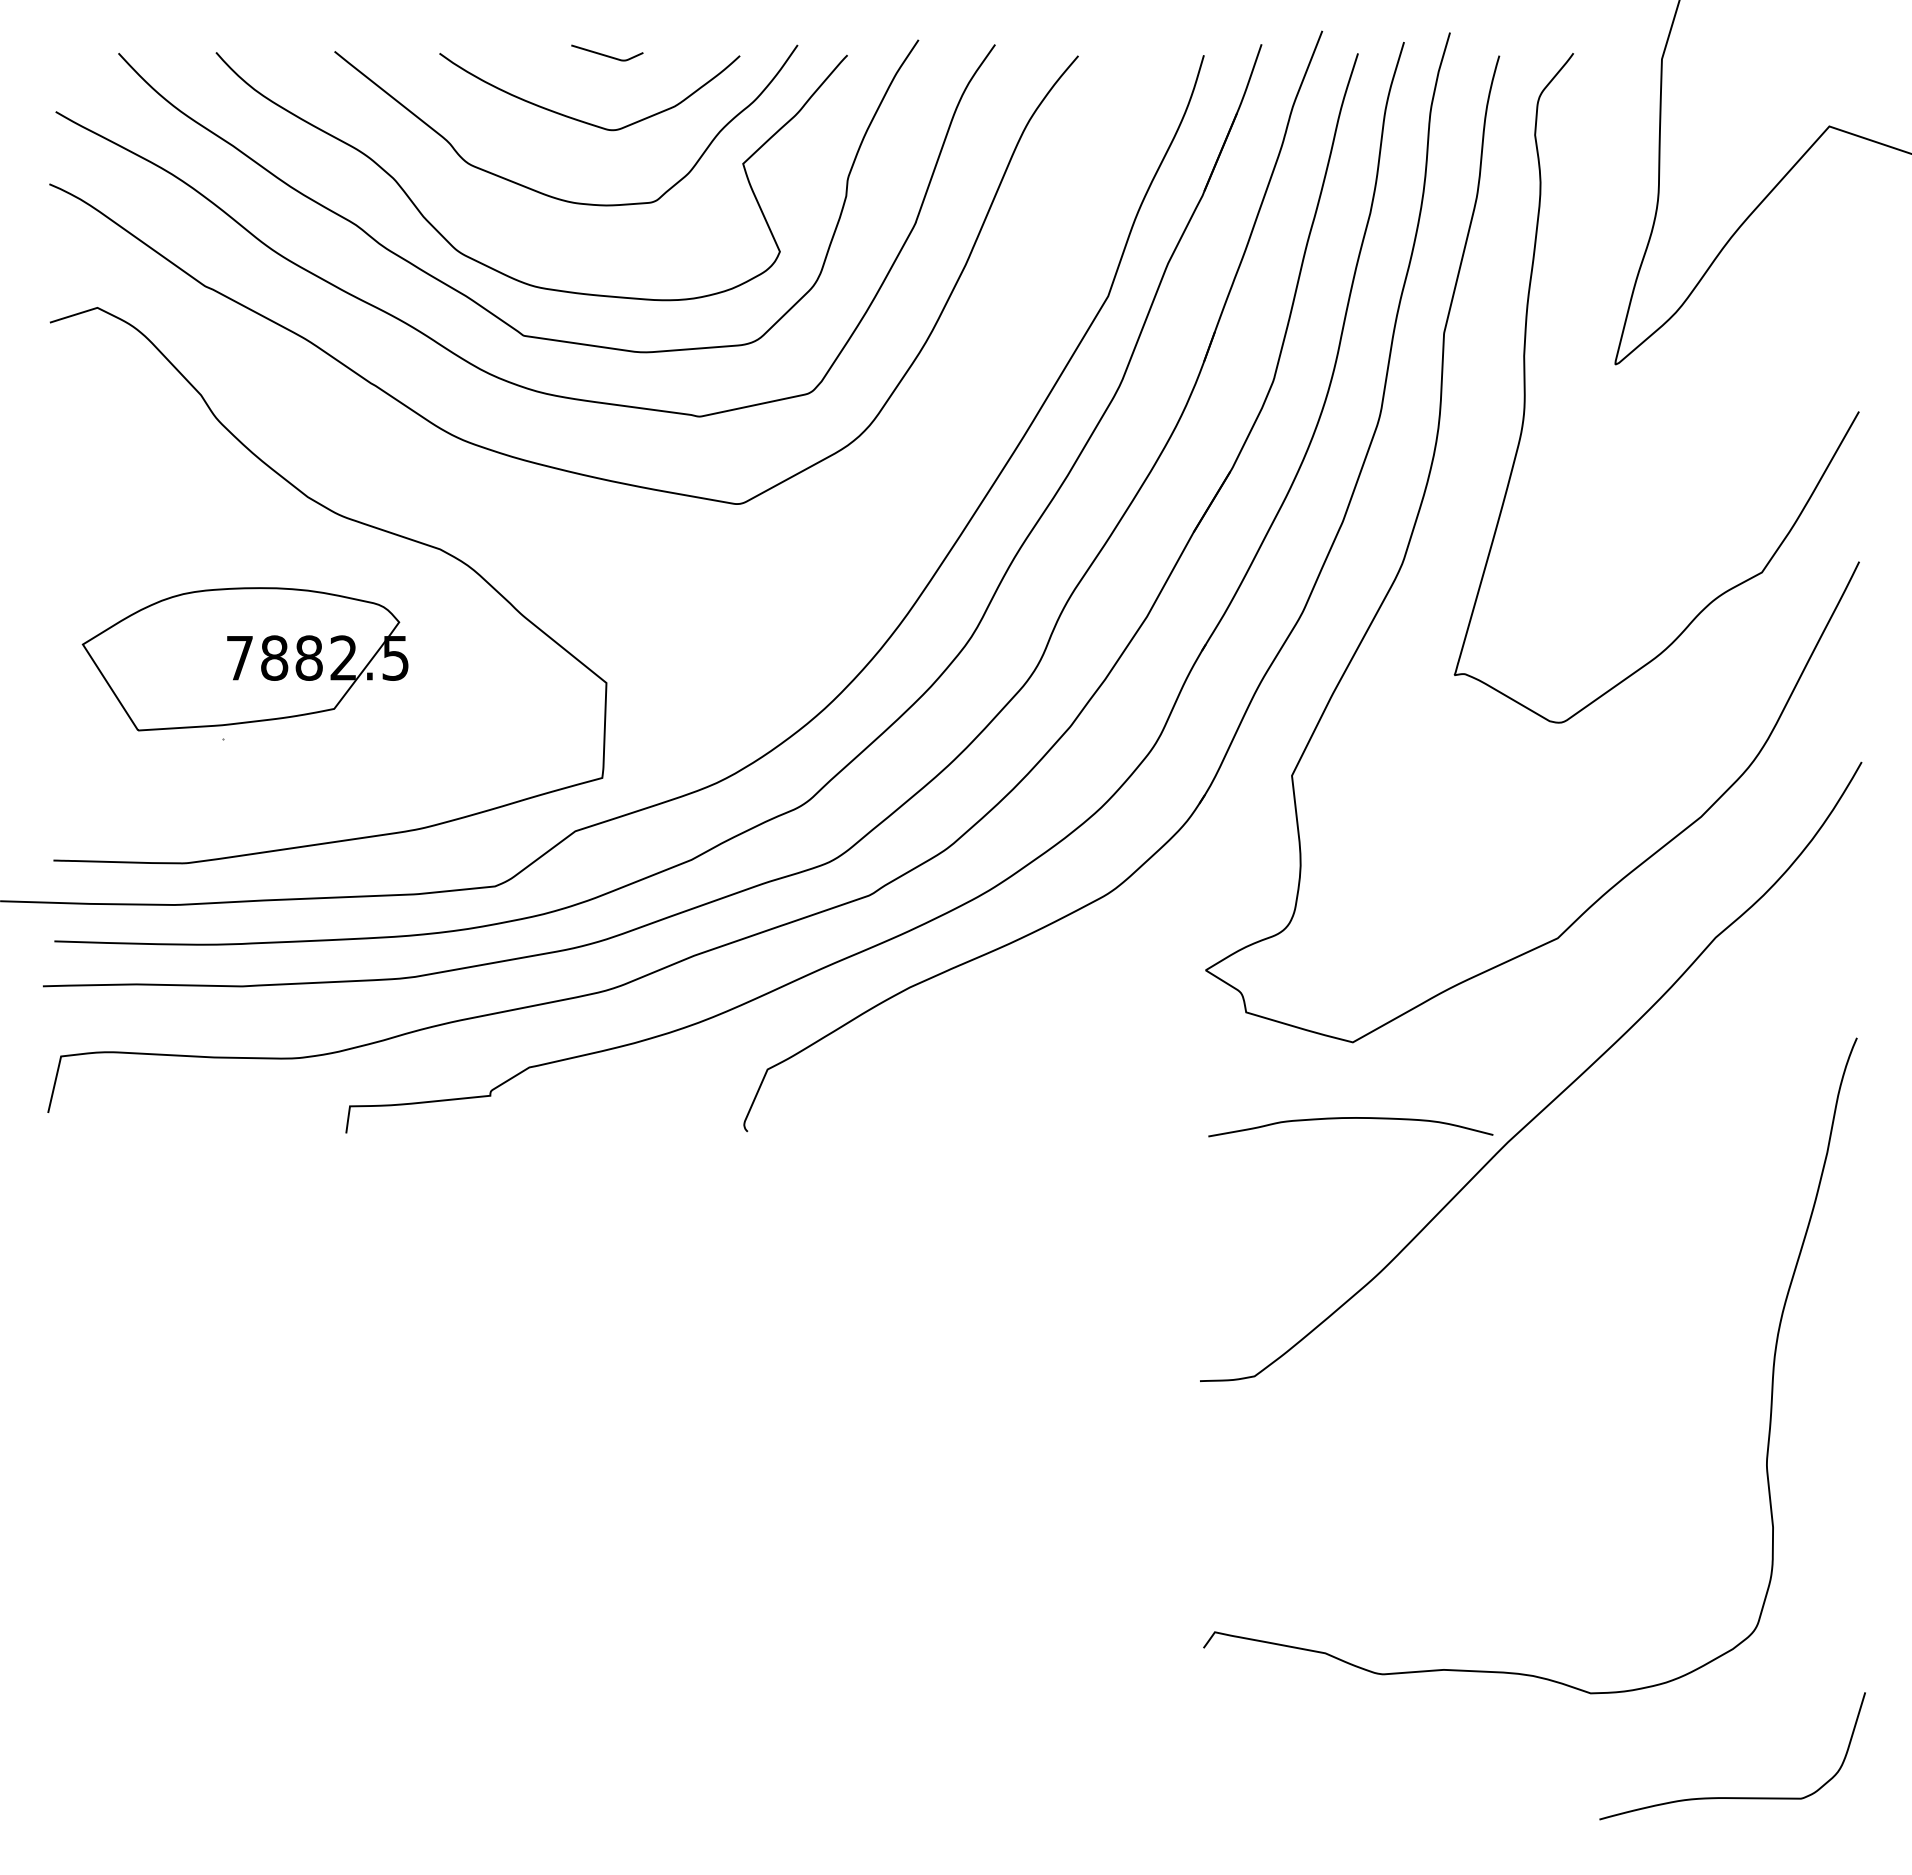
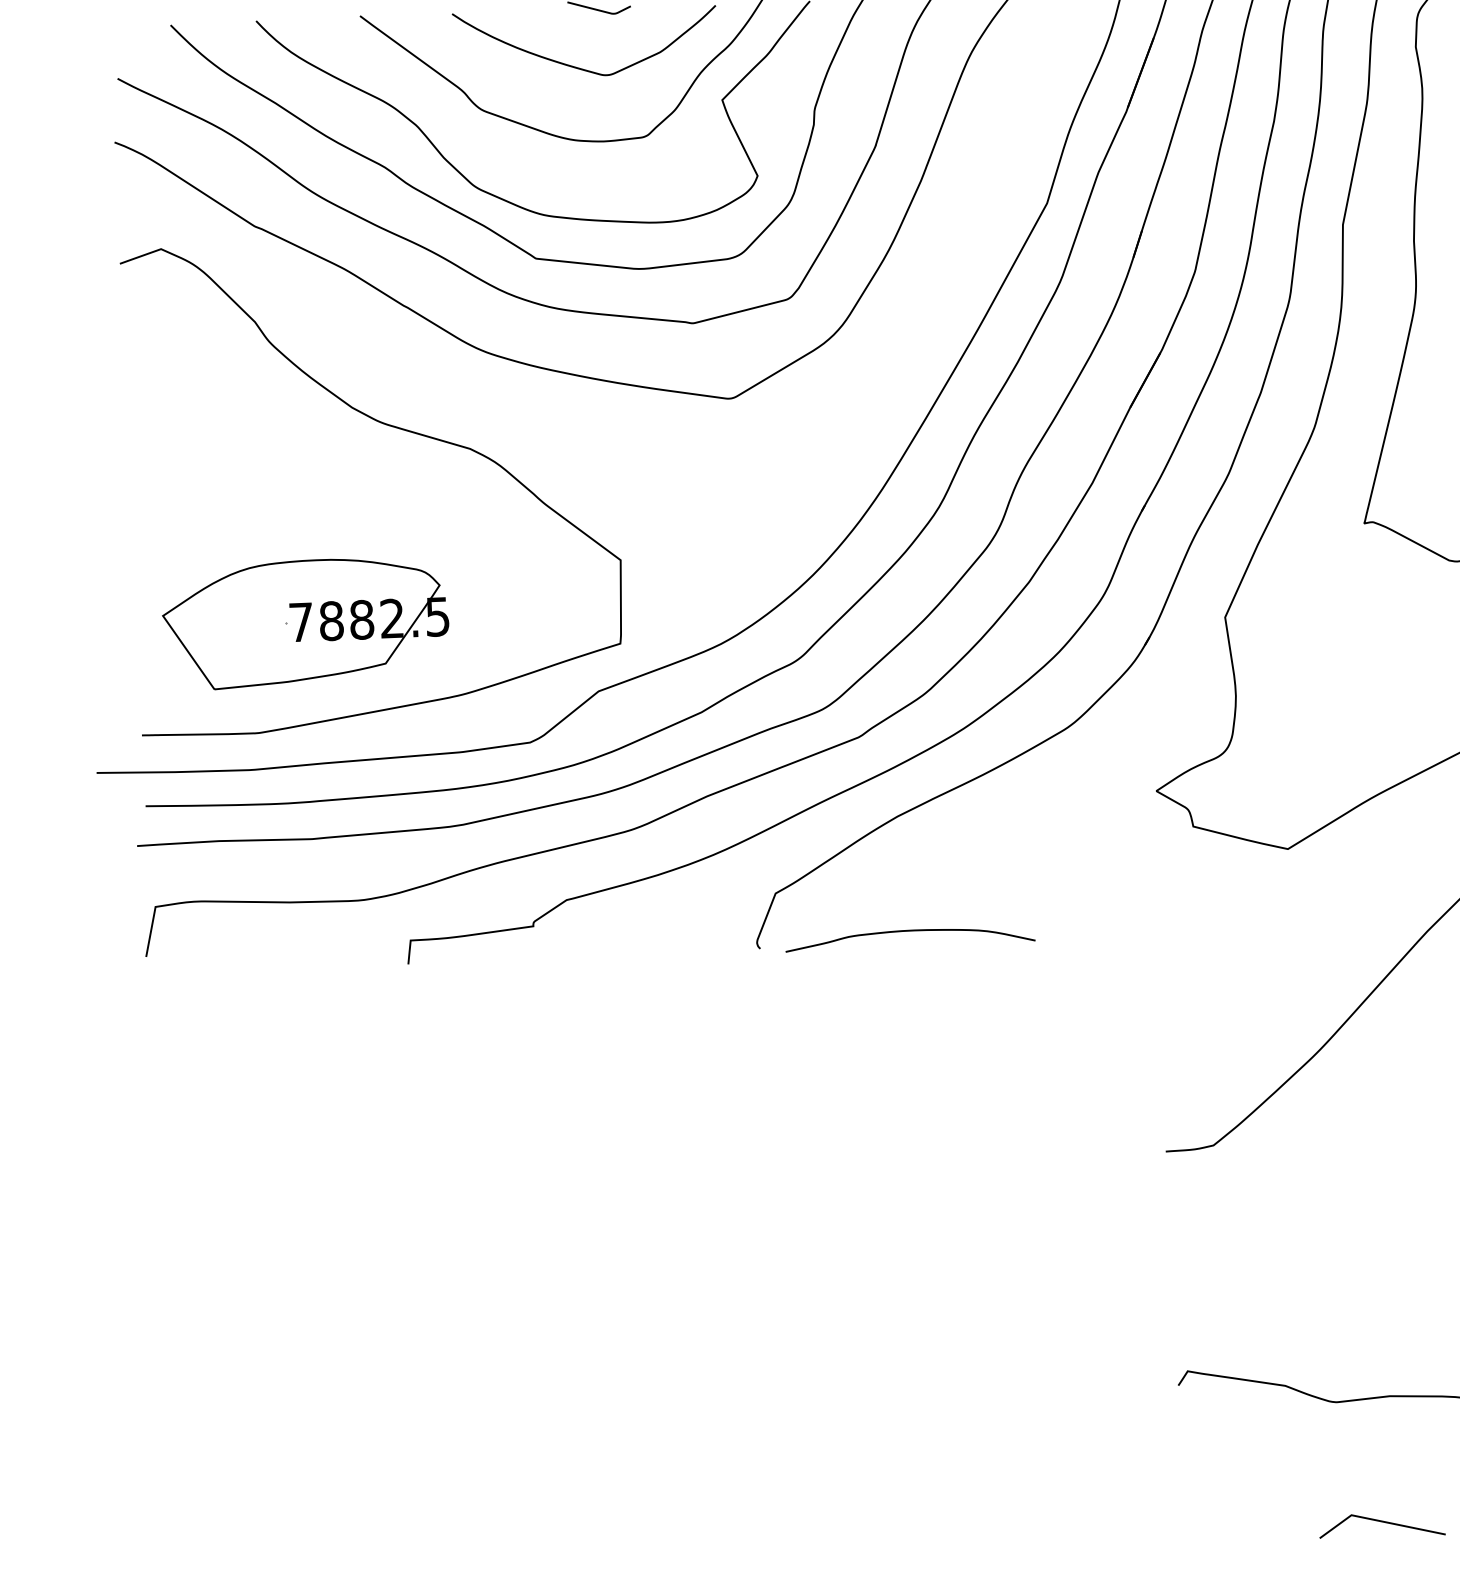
part: (244, 659) -> (305, 623), moved
curve: (1350, 1118) -> (909, 931), moved
line: (1429, 1813) -> (1382, 1522), added

